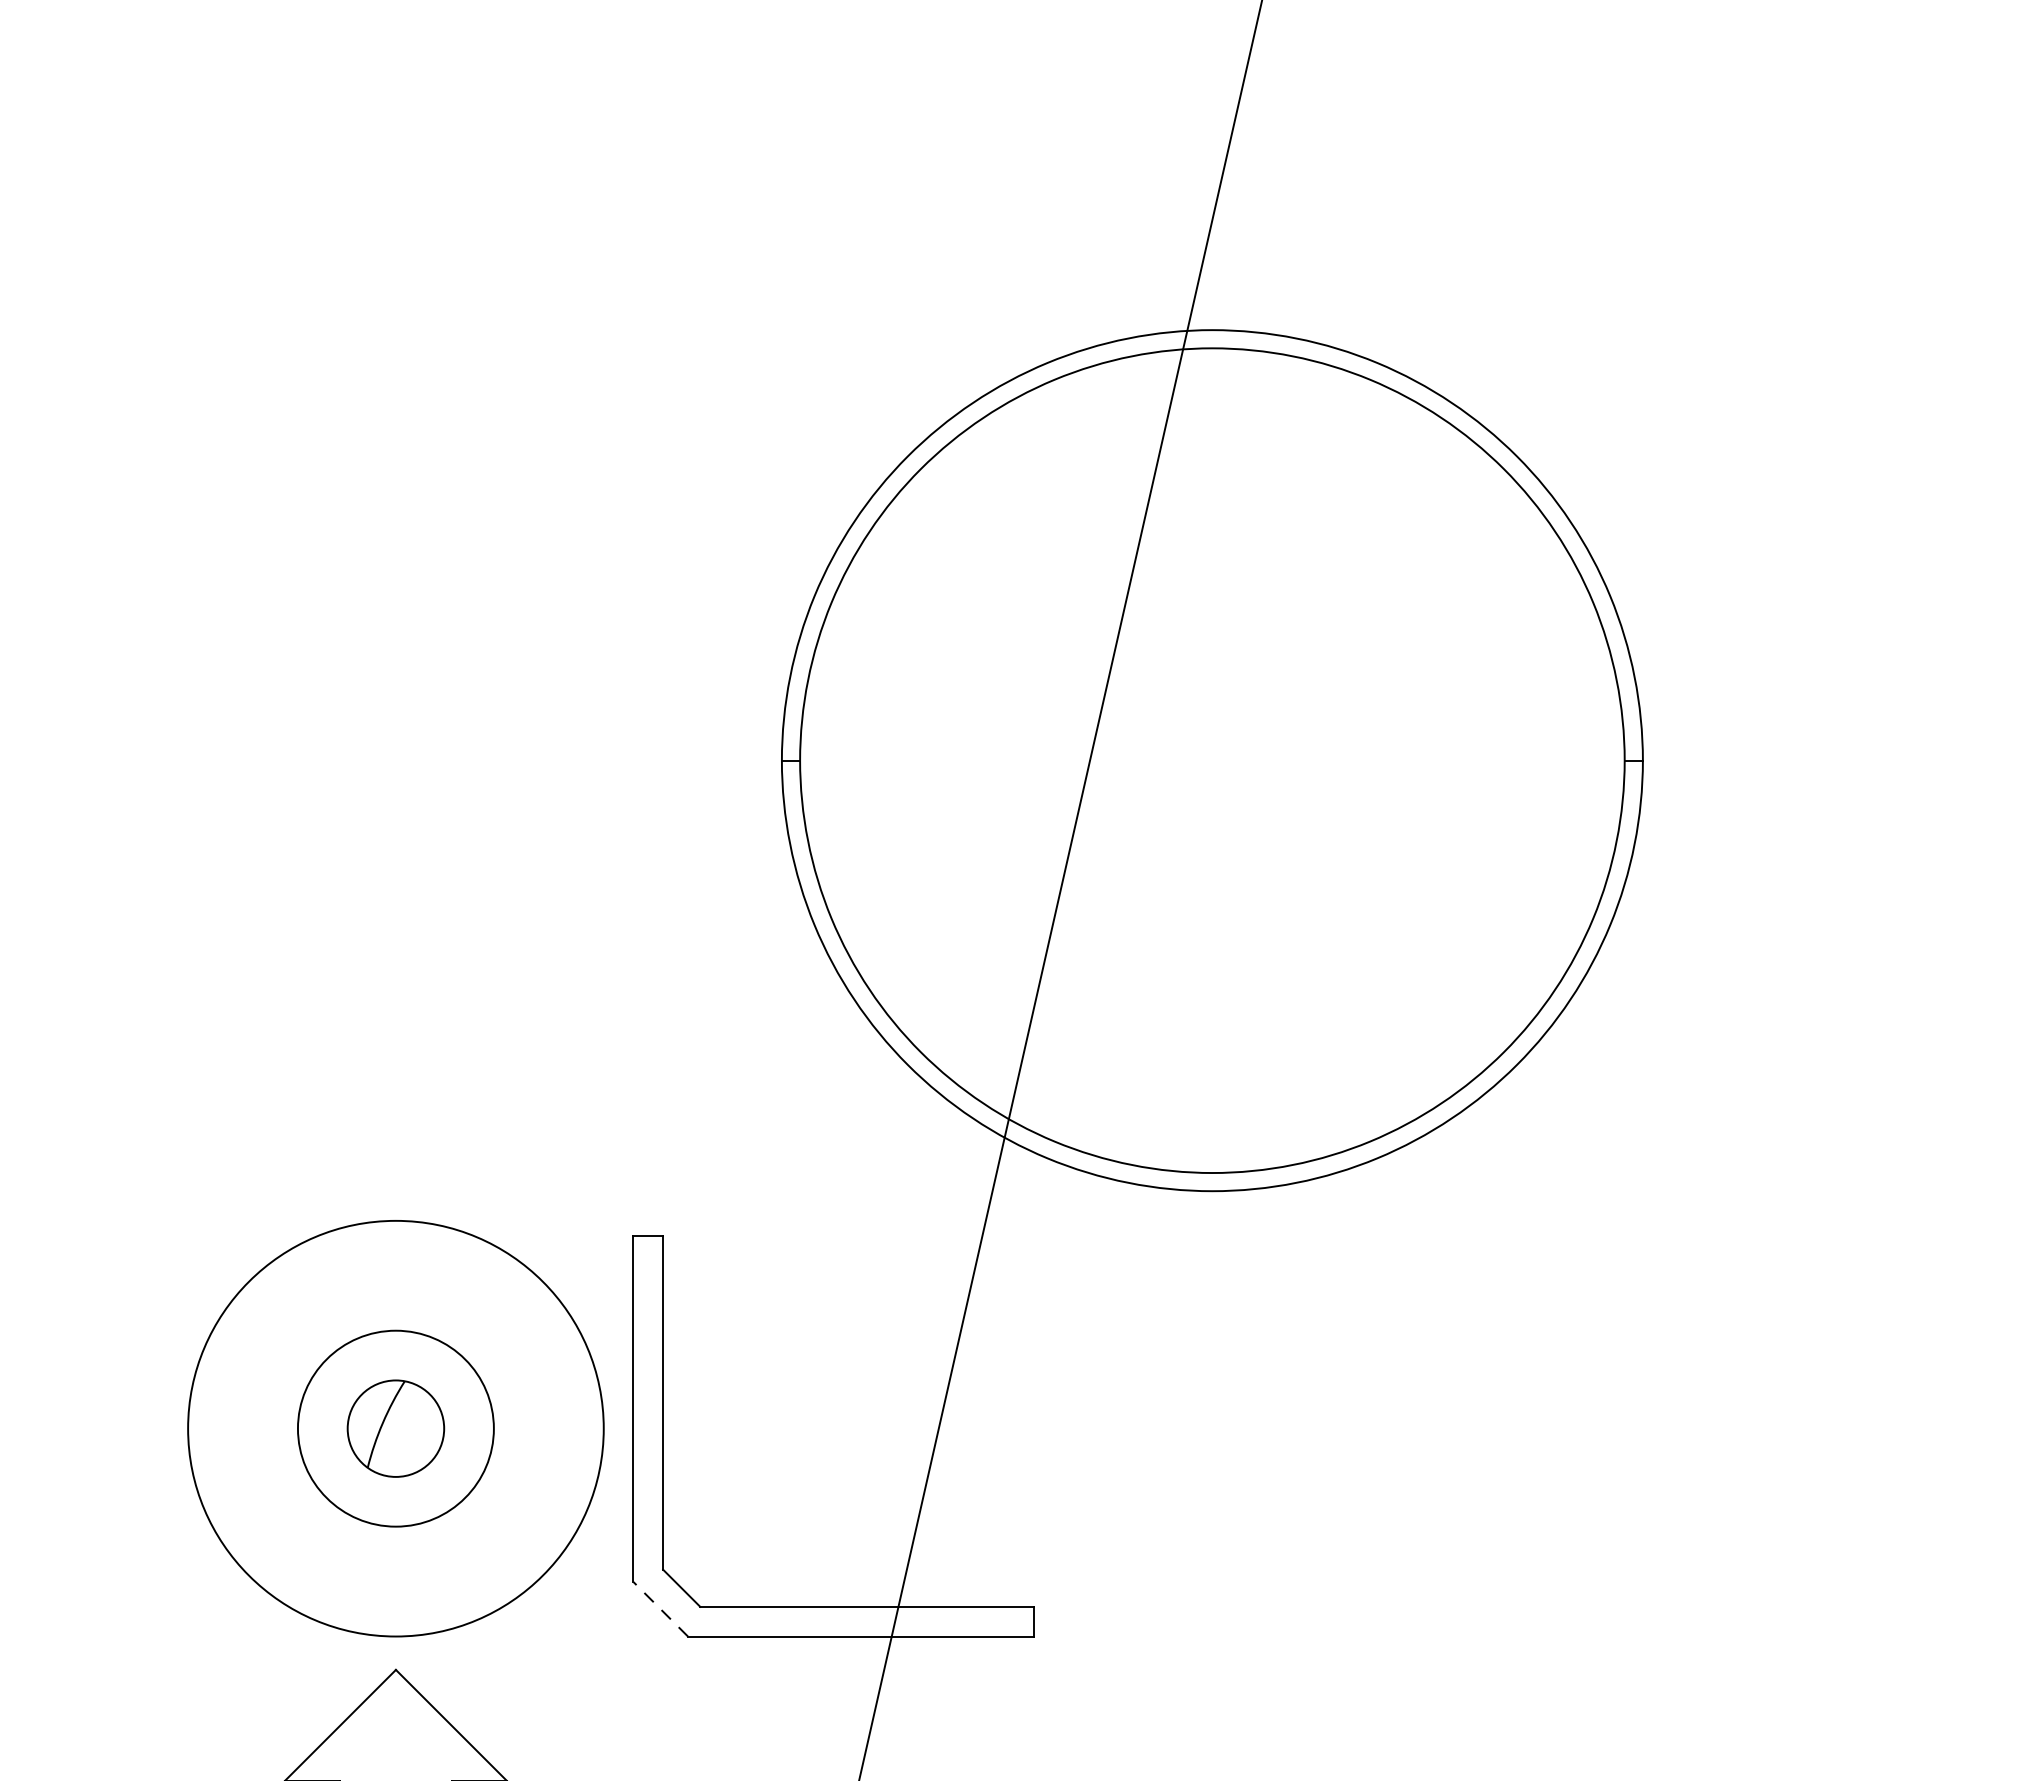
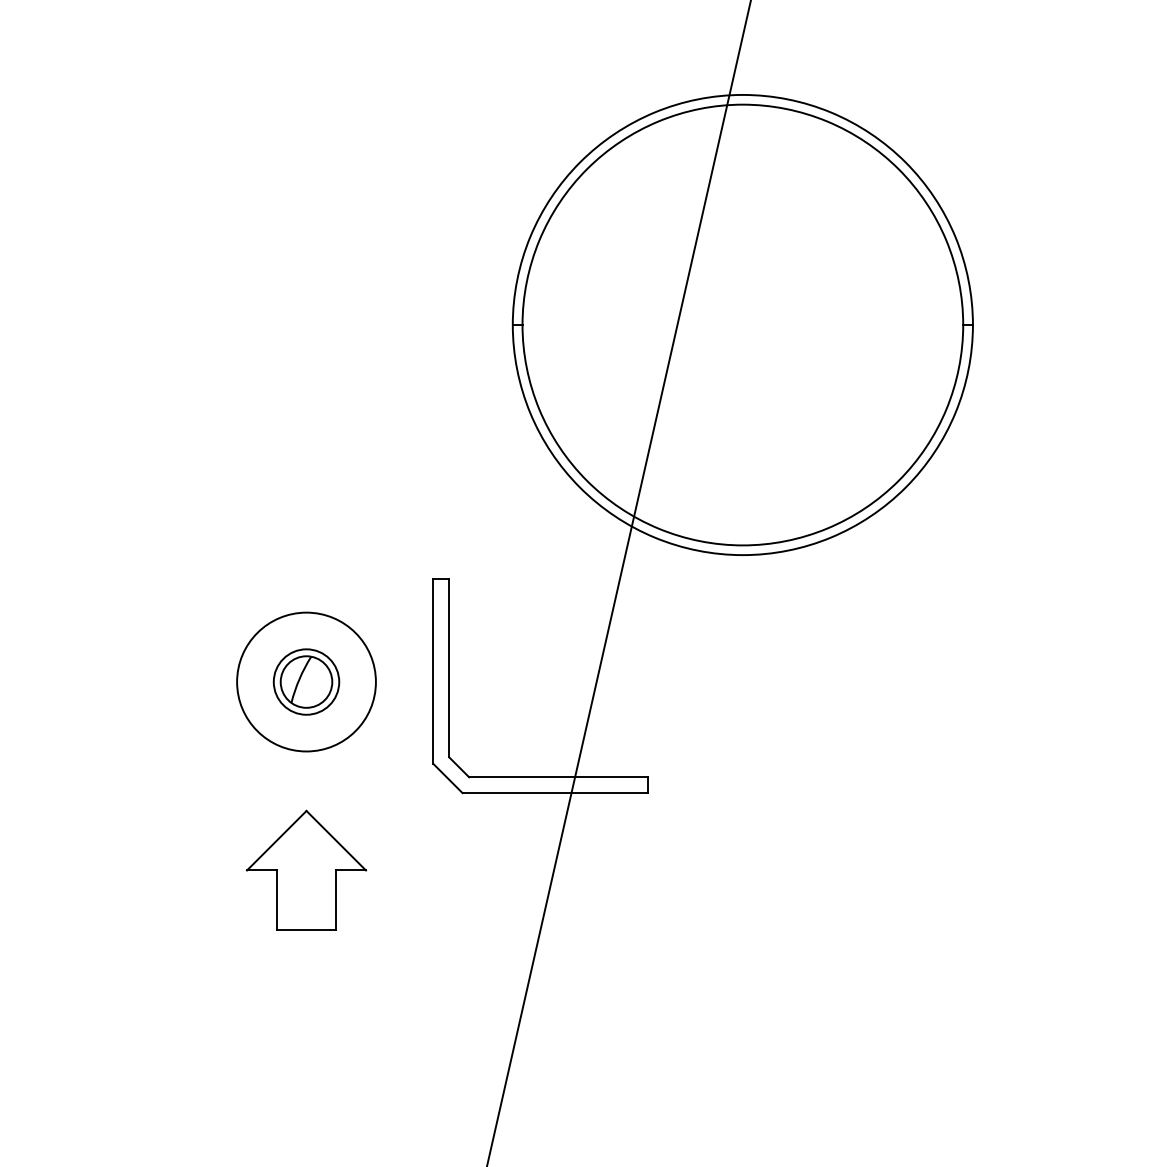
circle: (395, 1427) -> (306, 681), size x0.62
circle: (395, 1427) -> (306, 681), size x0.62
line: (661, 1609) -> (448, 778), dashed -> solid

